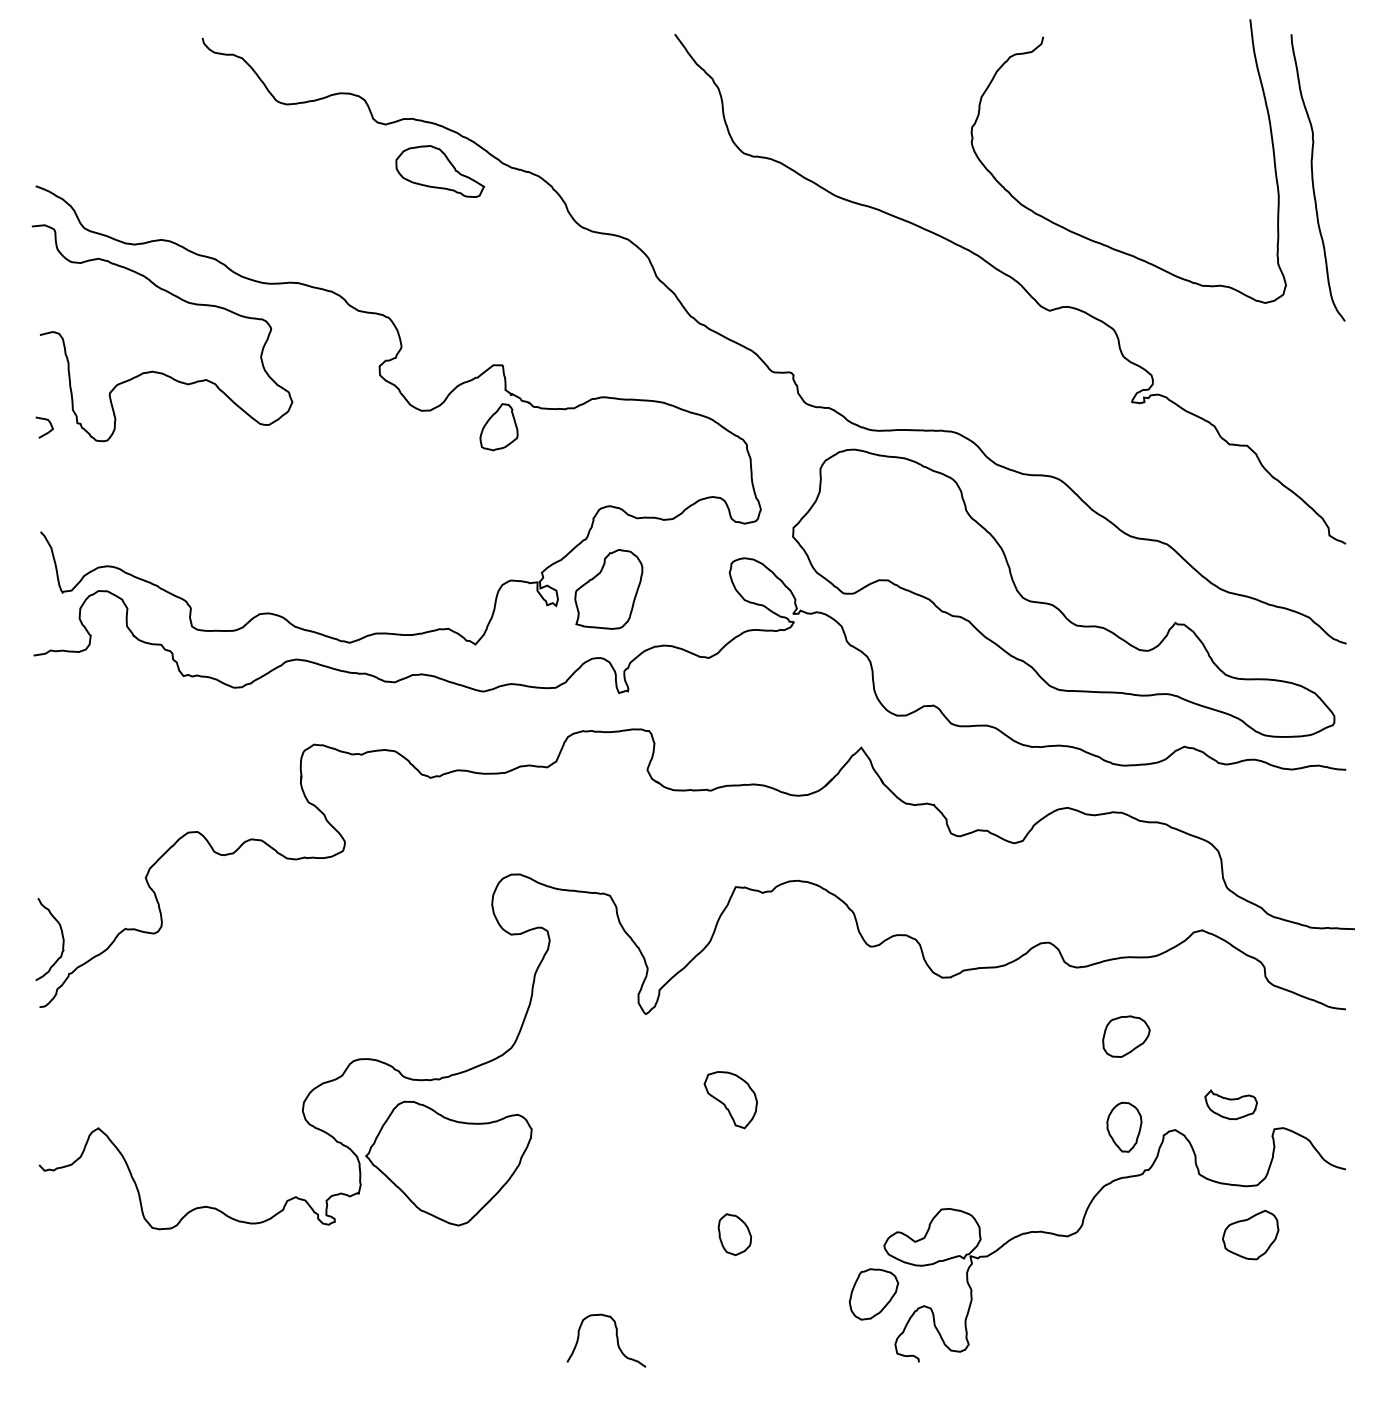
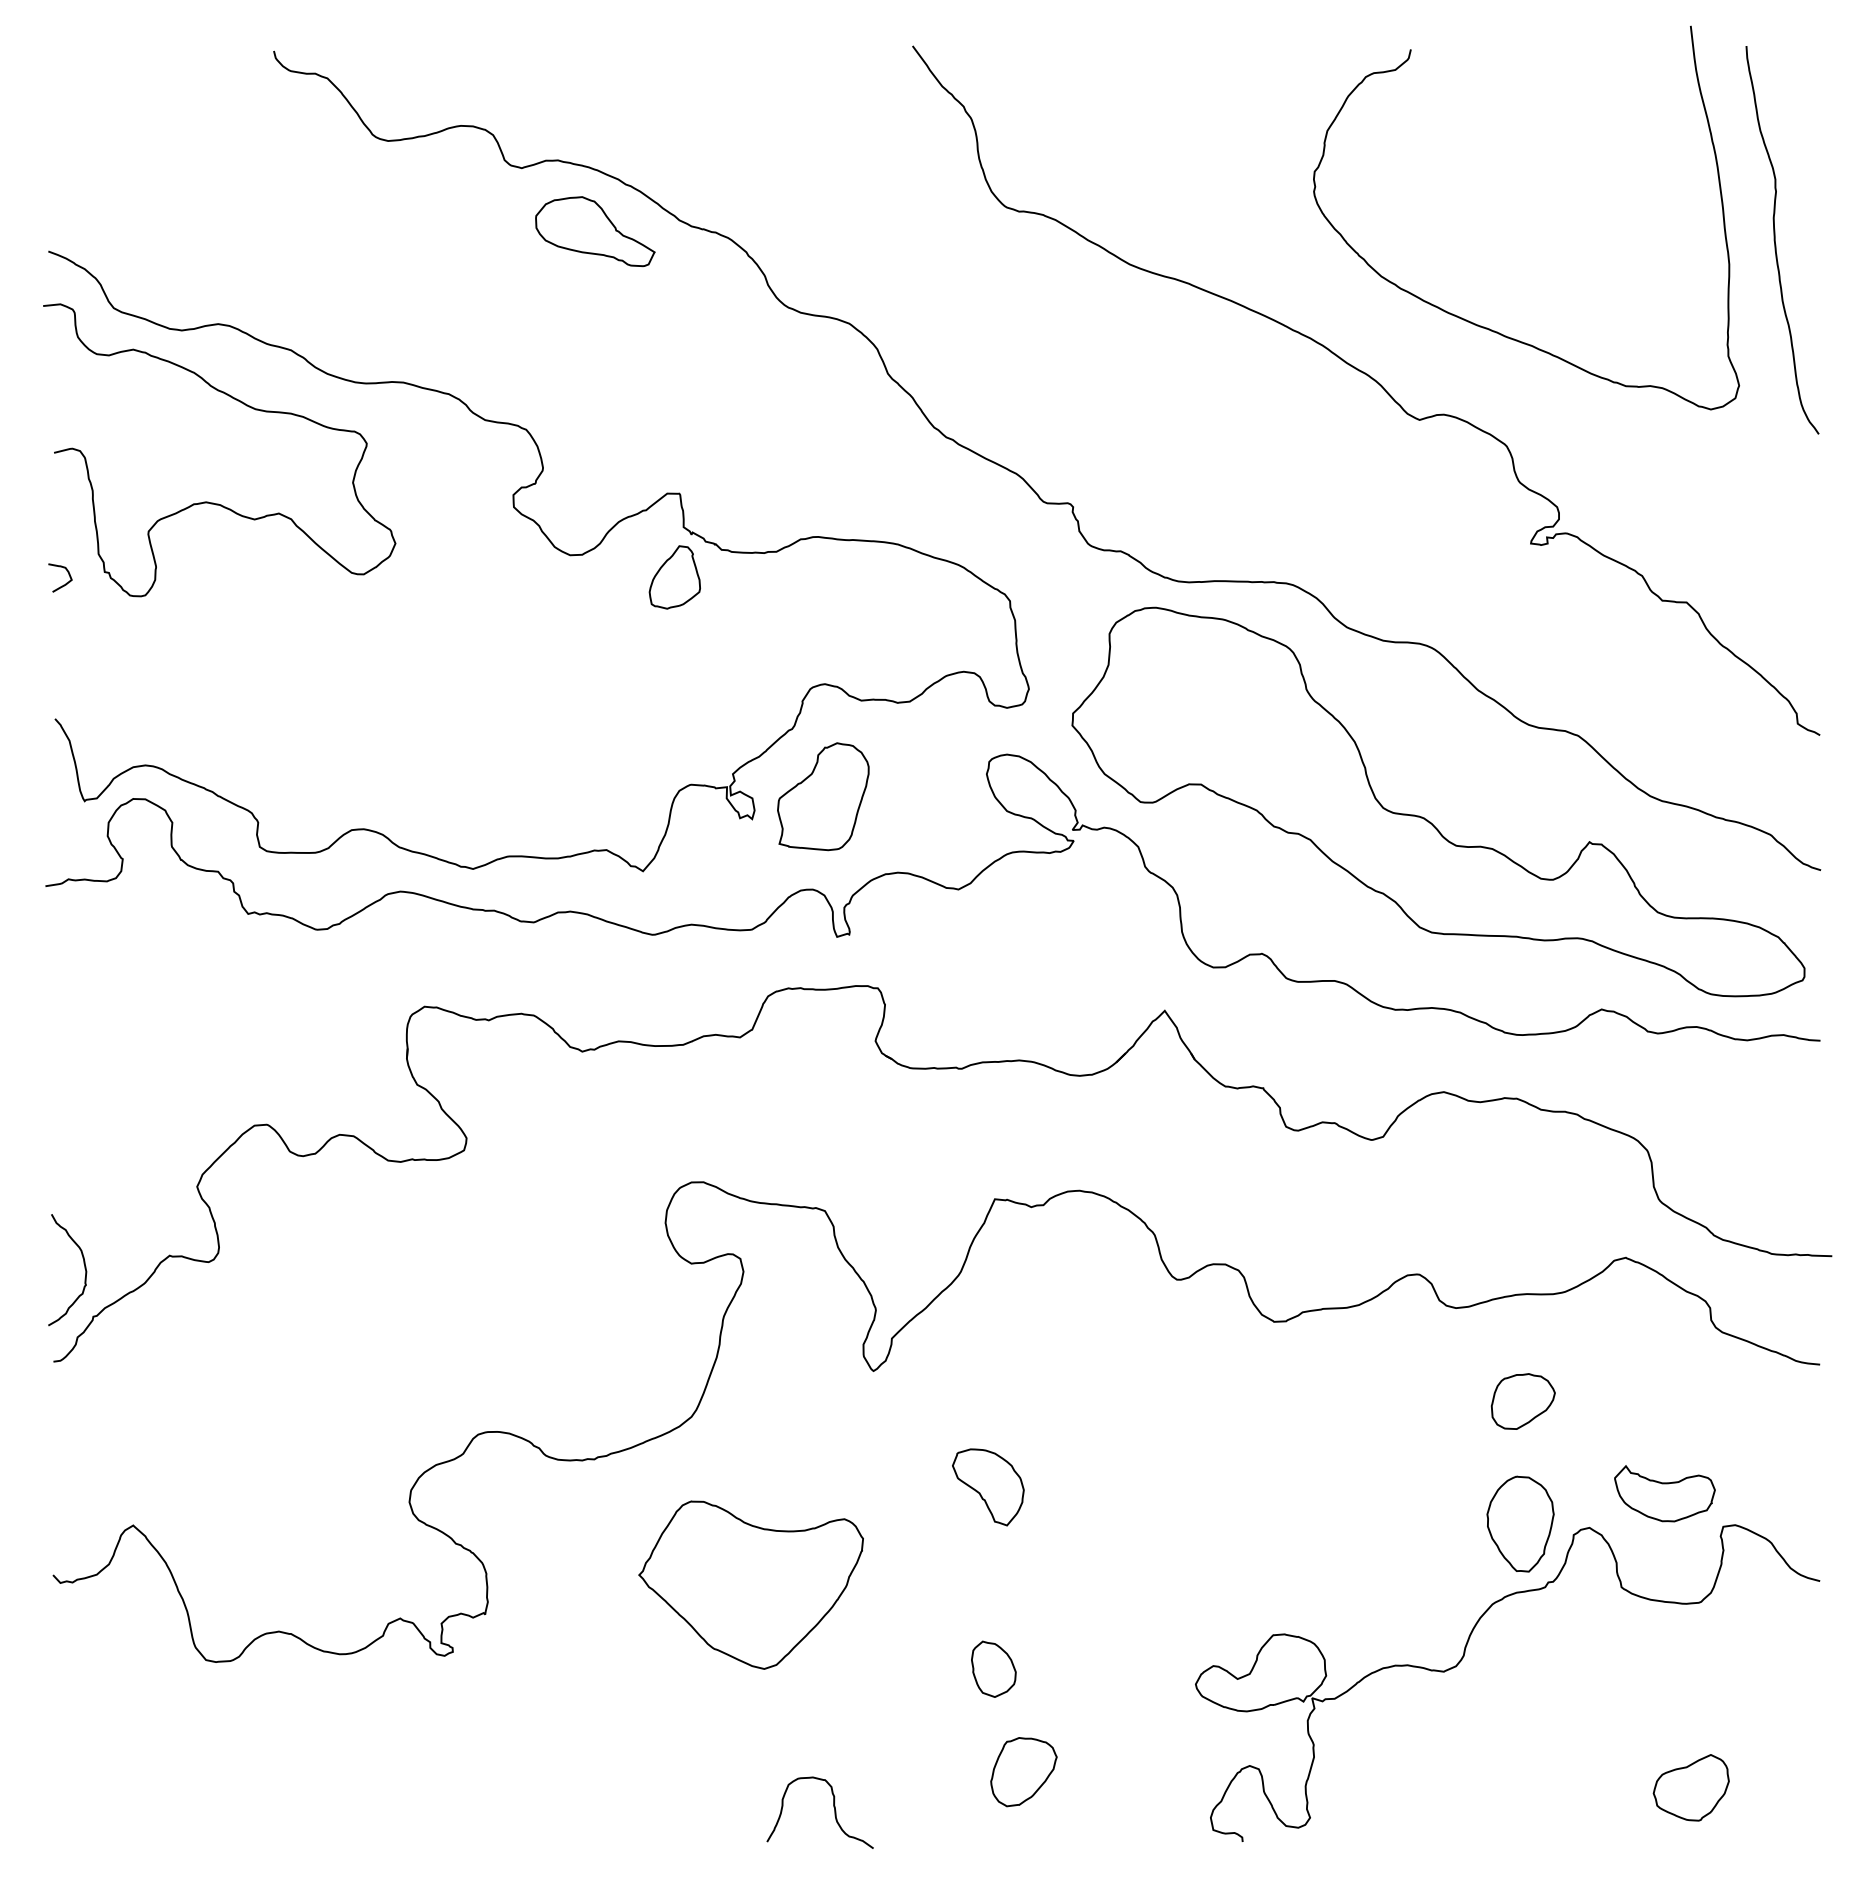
part: (1230, 1104) -> (1664, 1493), size x1.43
part: (1124, 1126) -> (1520, 1523), size x1.43
part: (448, 1163) -> (750, 1584), moved
part: (1250, 1234) -> (1690, 1787), moved
part: (873, 1294) -> (1023, 1772), moved

